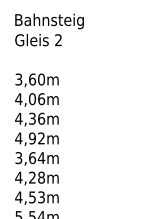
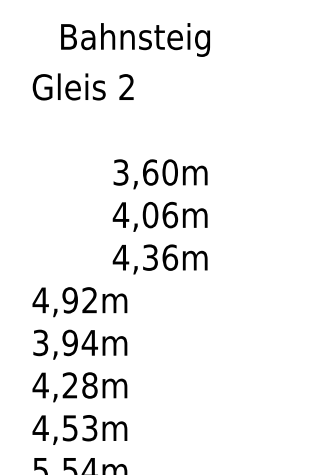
text: (49, 21) -> (135, 40), moved
text: (36, 99) -> (159, 215), moved
text: (32, 158) -> (70, 343), 3,64m -> 3,94m

